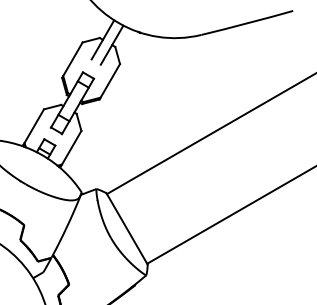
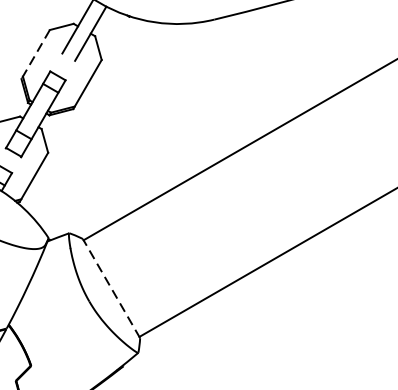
line: (72, 60) -> (35, 55), solid -> dashed
line: (126, 228) -> (110, 288), solid -> dashed

